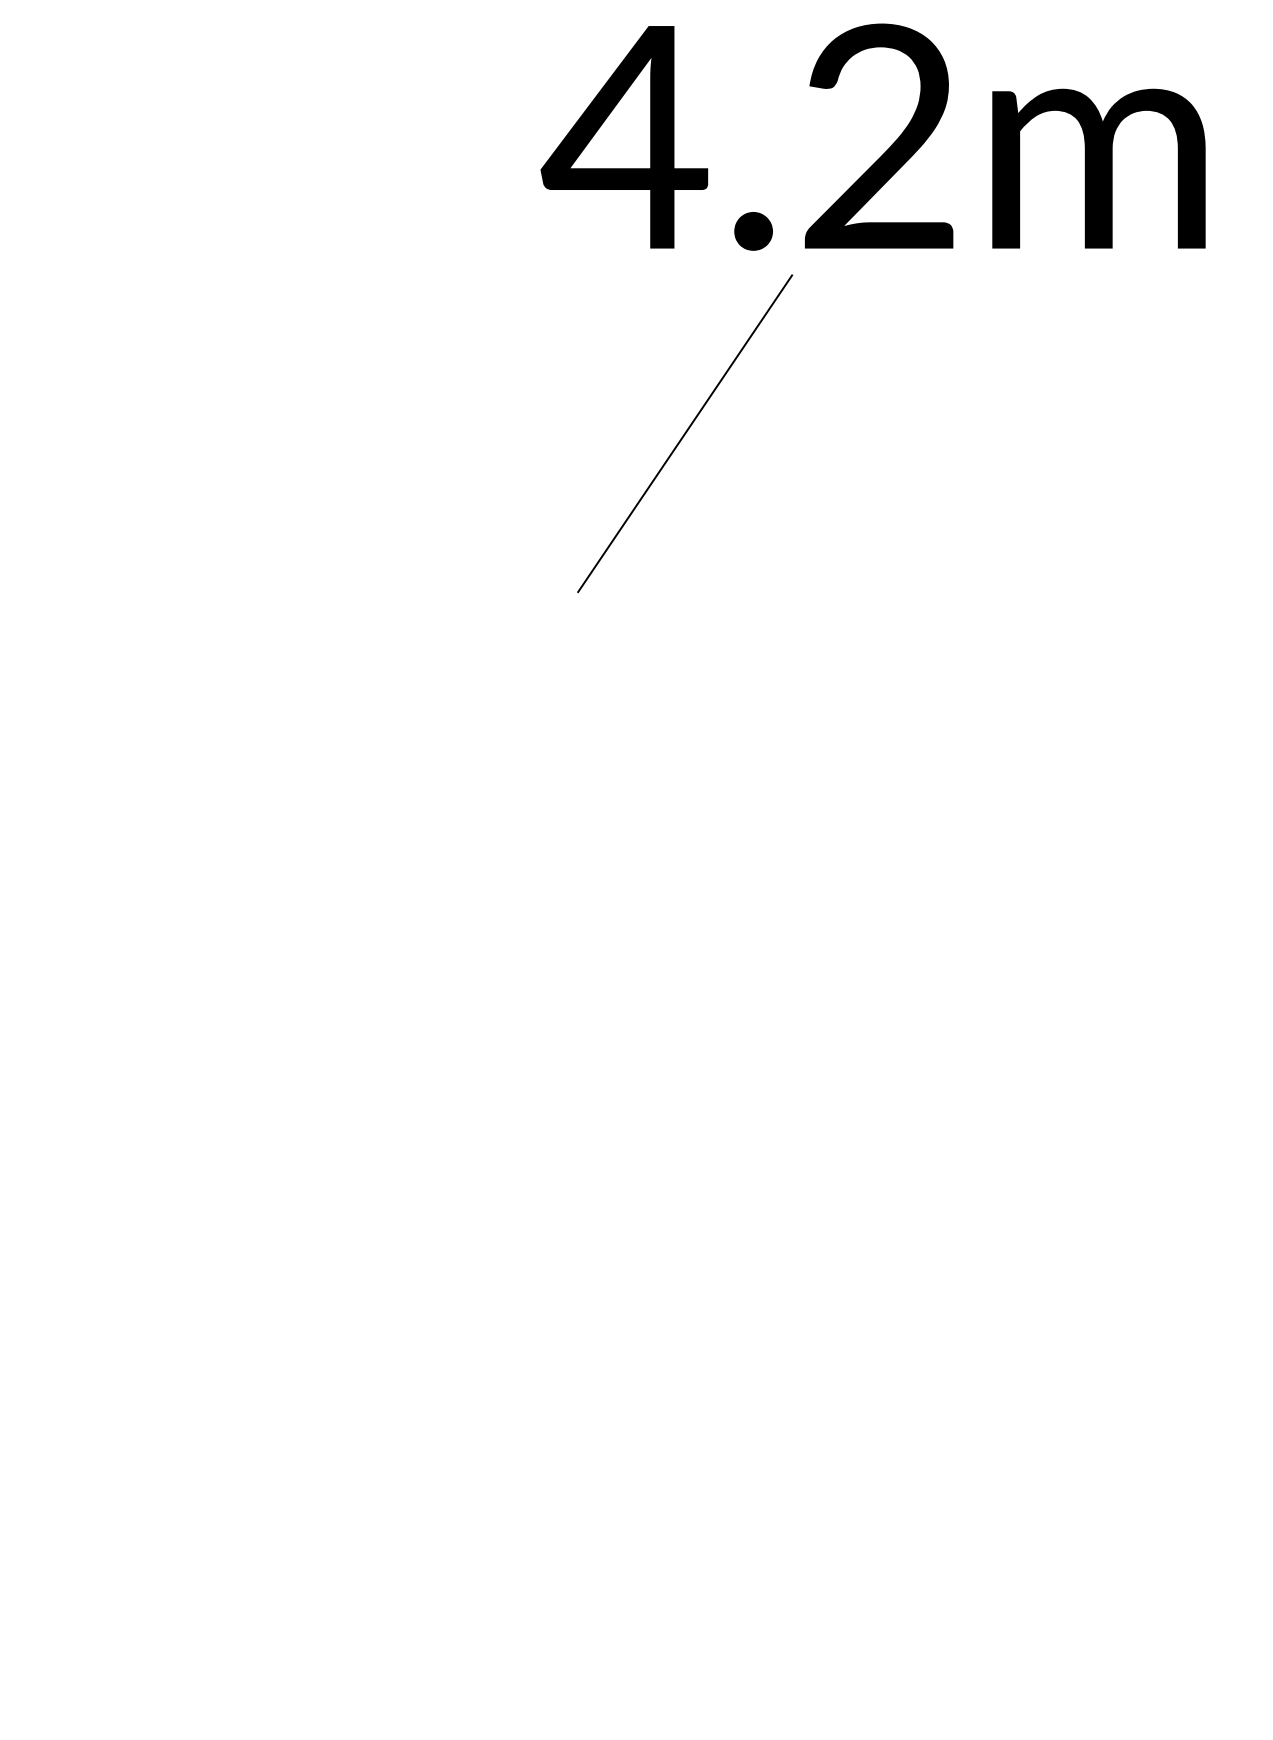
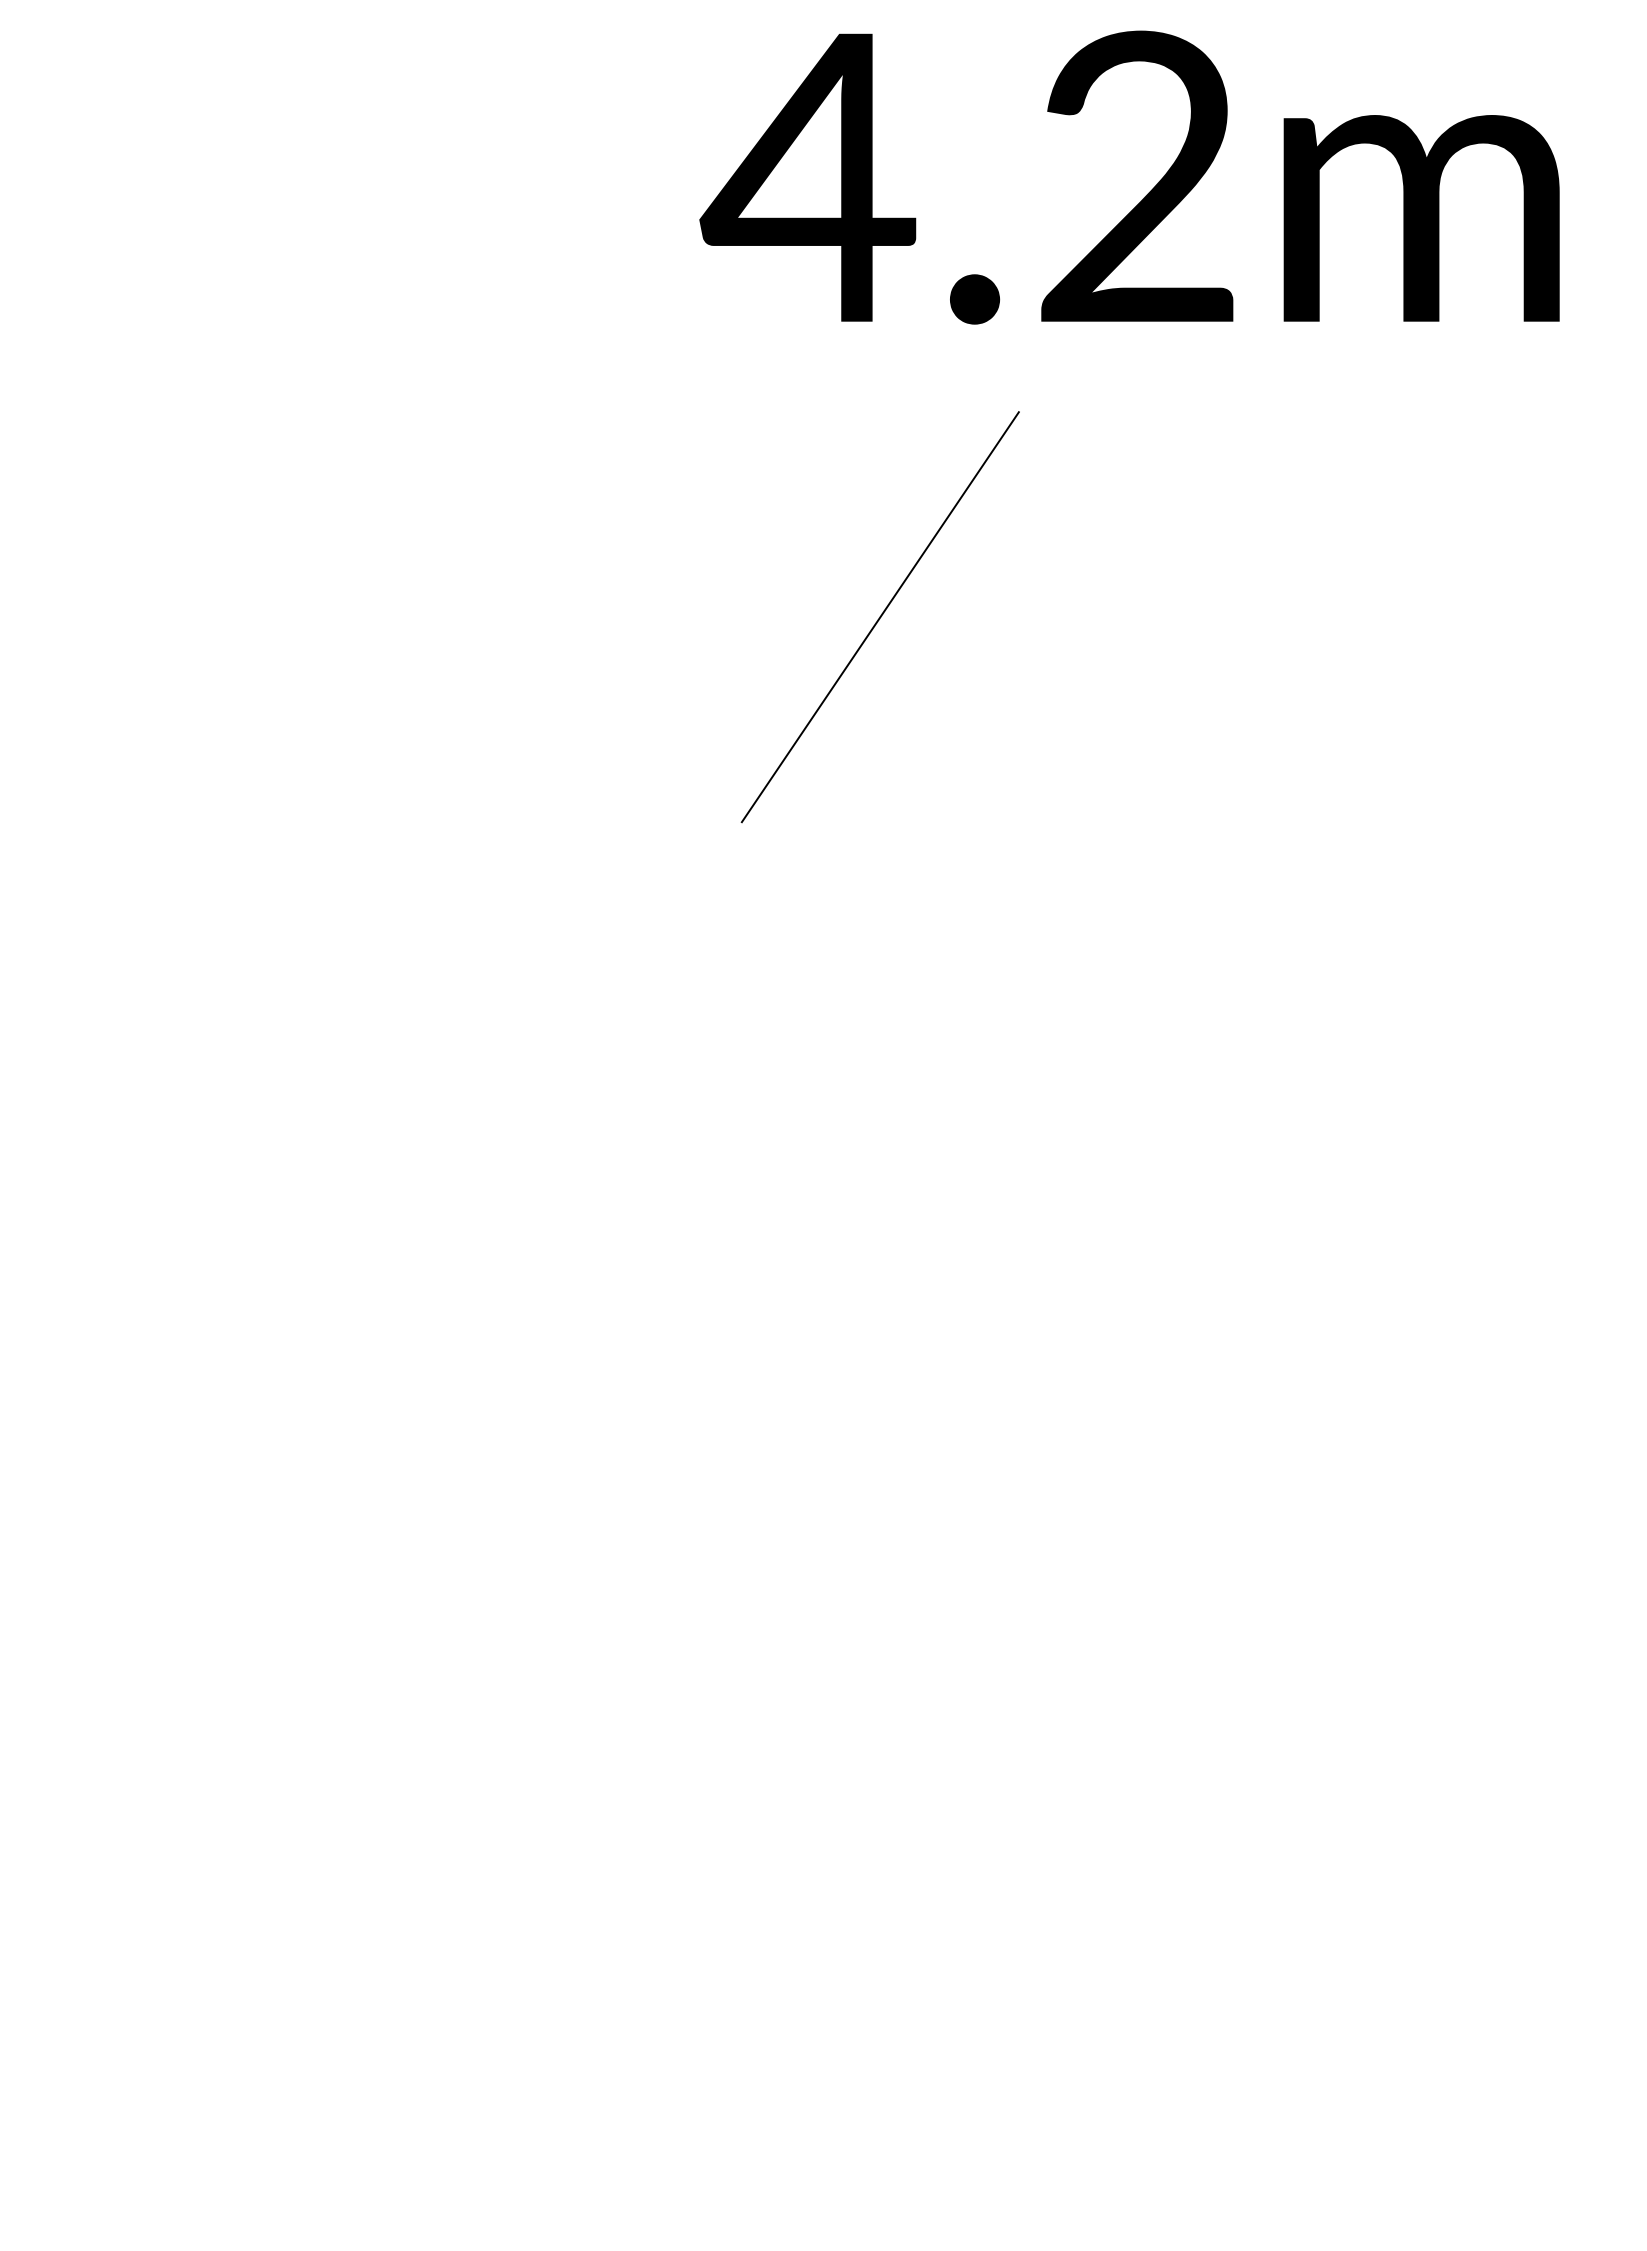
line: (684, 433) -> (879, 617), moved

